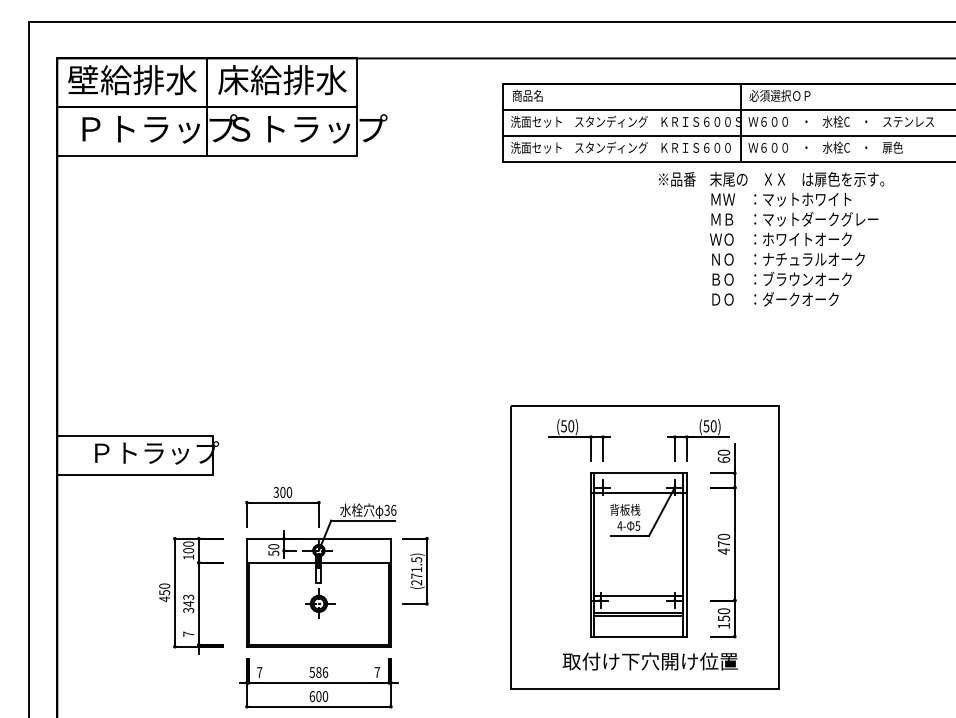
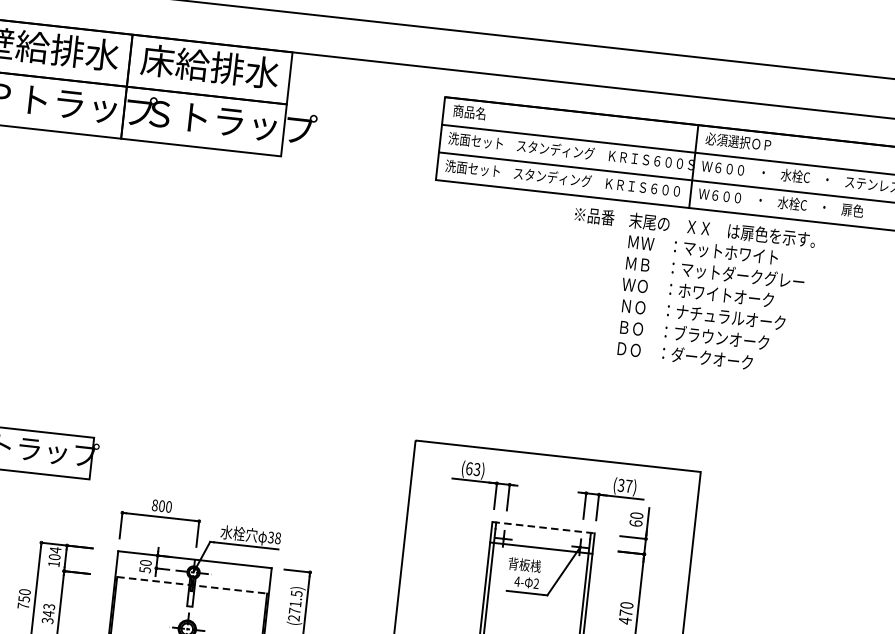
text: (771, 239) -> (688, 291), moved
text: (567, 426) -> (473, 469), (50) -> (63)
text: (709, 426) -> (624, 486), (50) -> (37)
line: (639, 473) -> (544, 527), solid -> dashed
text: (275, 492) -> (154, 505), 300 -> 800
text: (393, 510) -> (277, 538), 36 -> 38
text: (637, 525) -> (536, 583), 5 -> 2
text: (188, 544) -> (55, 550), 100 -> 104
line: (319, 562) -> (192, 585), solid -> dashed
text: (164, 599) -> (23, 606), 450 -> 750

